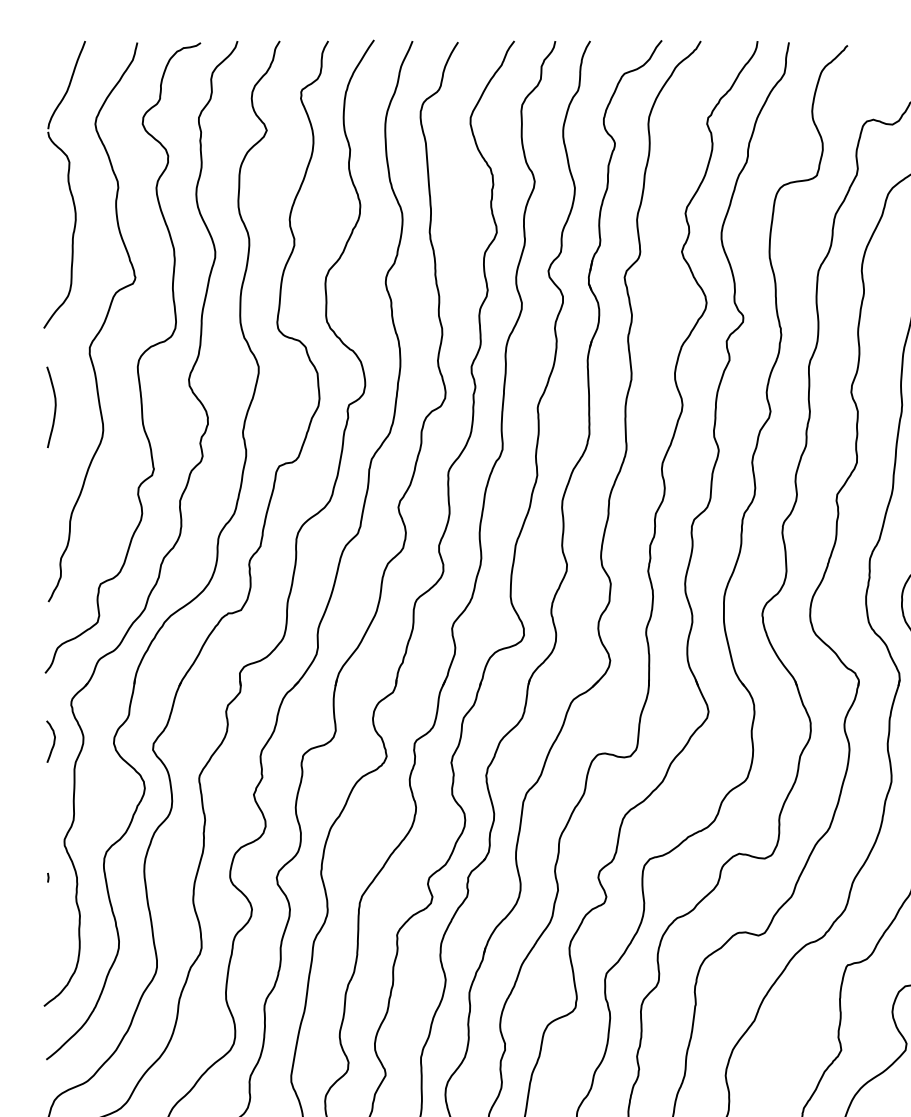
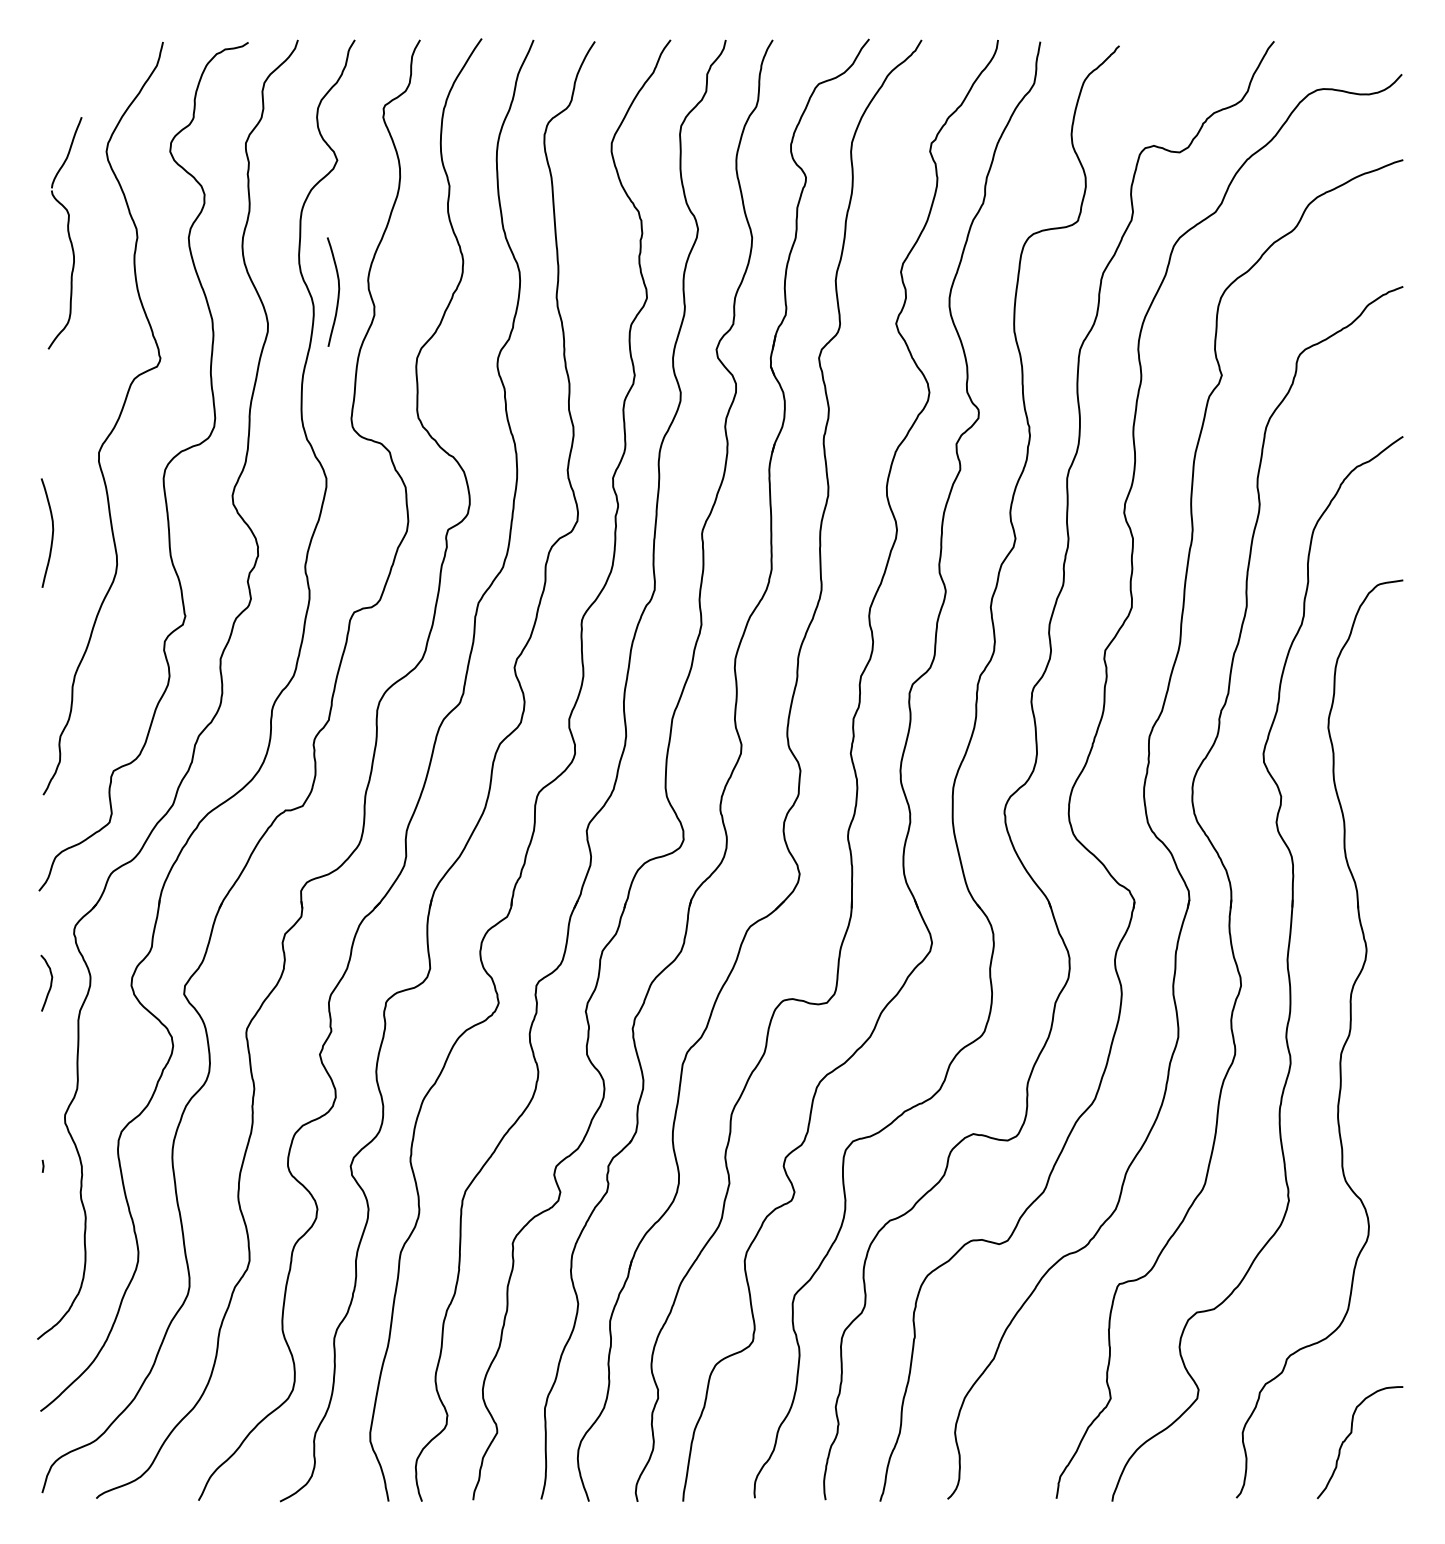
part: (64, 184) -> (64, 232), size x0.6
curve: (267, 227) -> (338, 291), added

